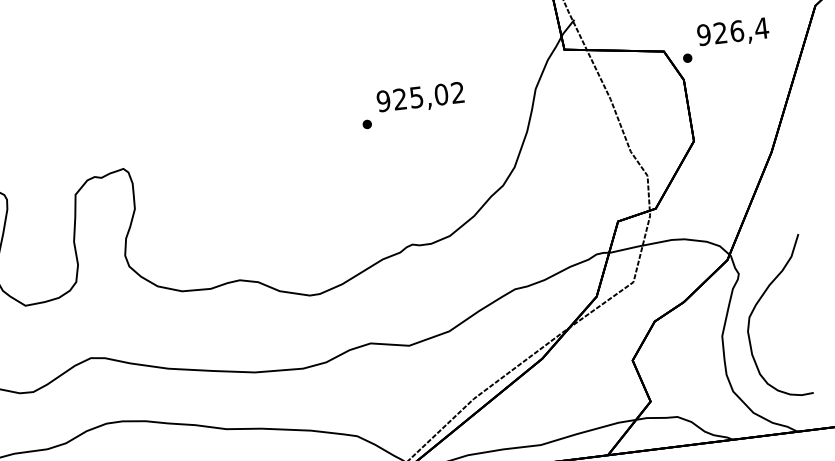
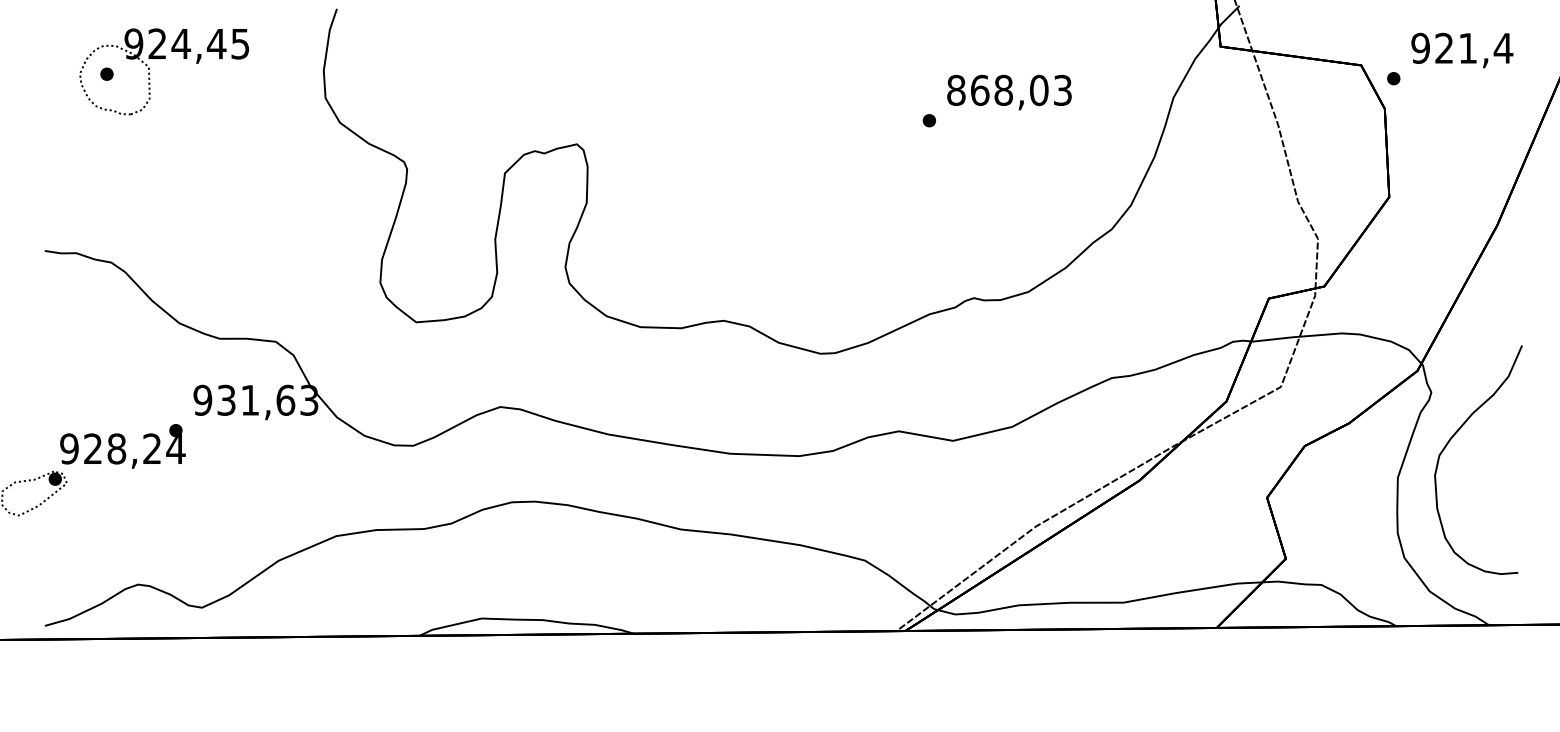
text: (737, 30) -> (1468, 47), 926,4 -> 921,4
text: (420, 97) -> (1009, 90), 925,02 -> 868,03

